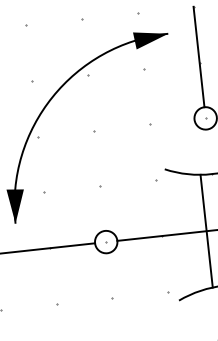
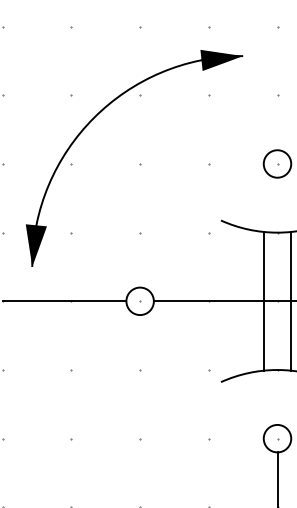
line: (199, 57) -> (277, 88), removed

